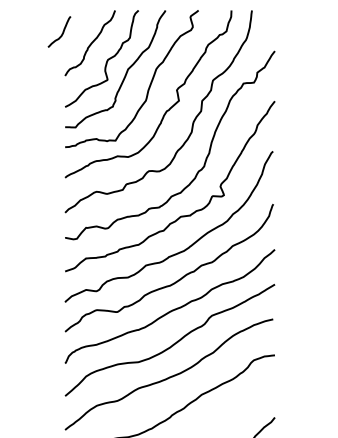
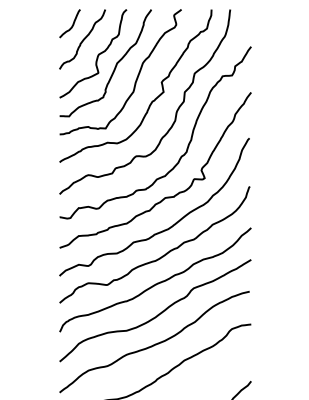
curve: (61, 33) -> (71, 25), moved

